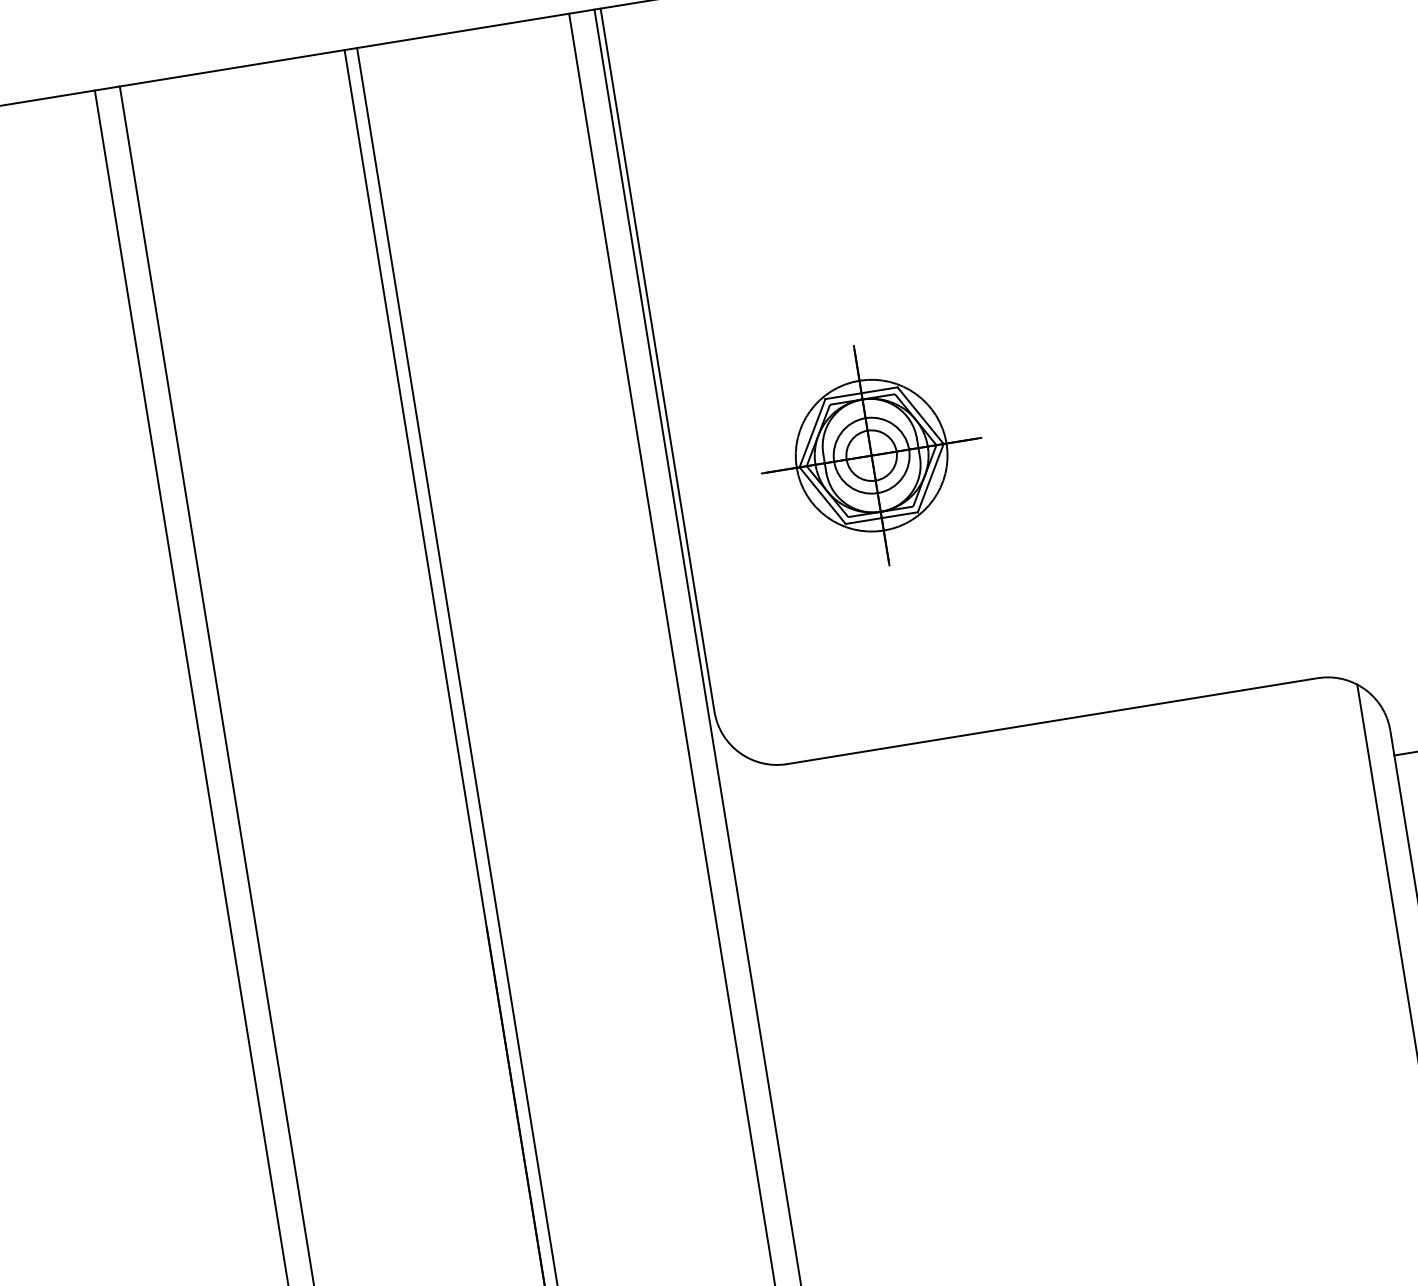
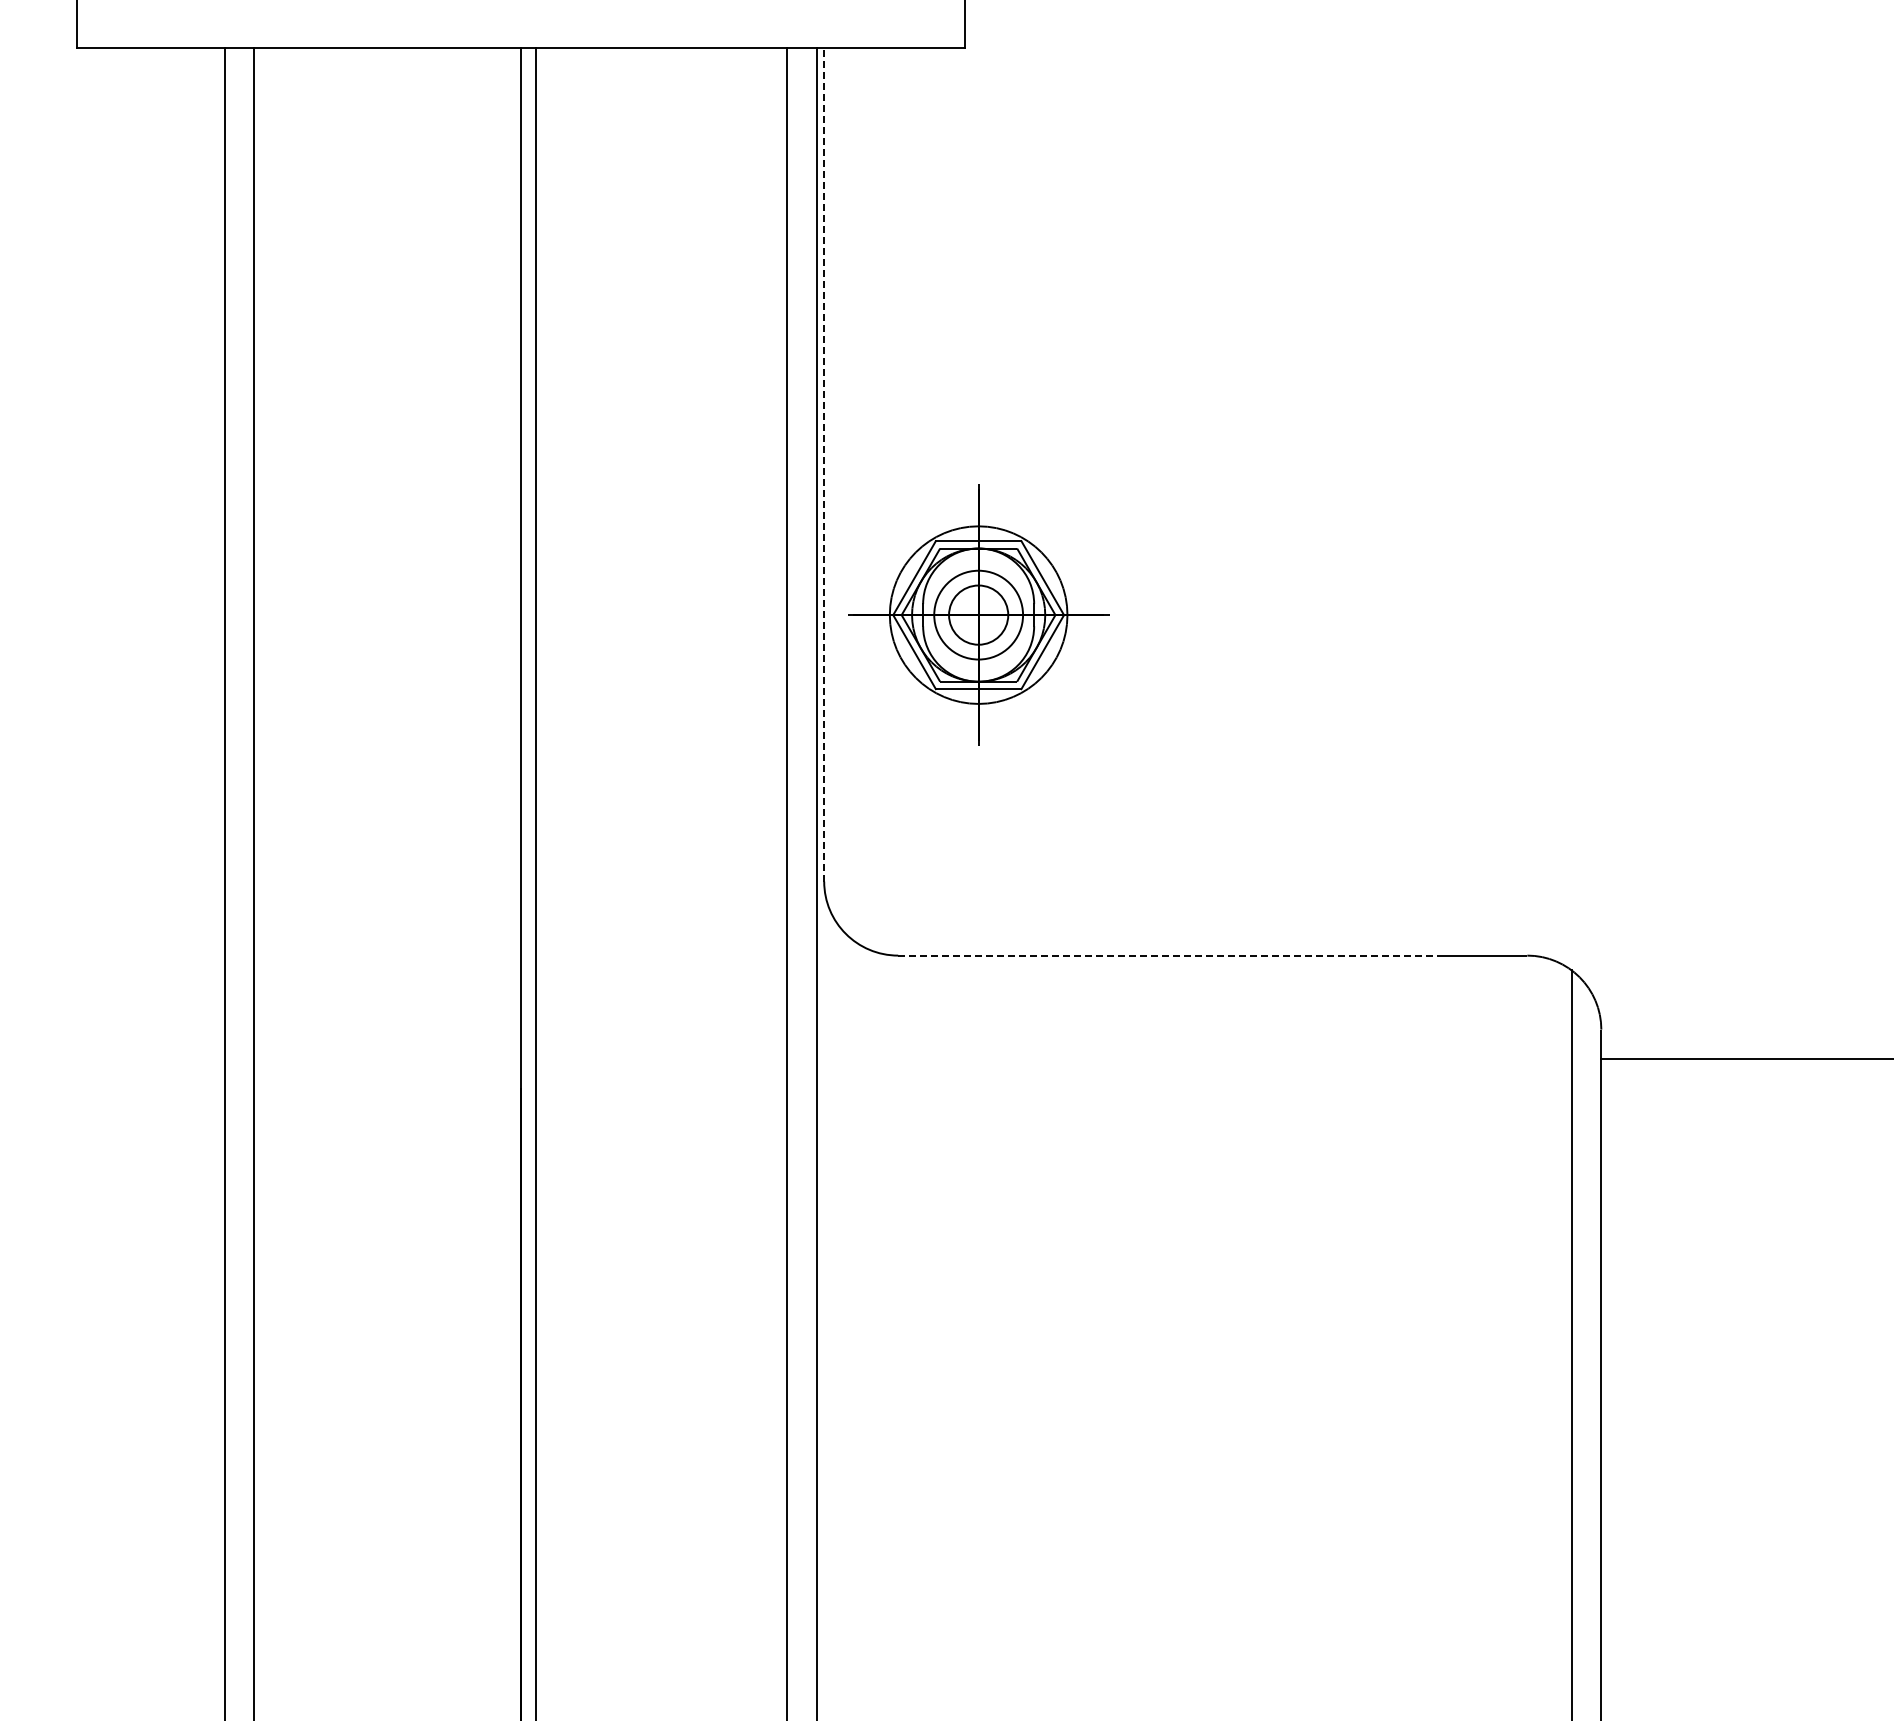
line: (657, 359) -> (824, 464), solid -> dashed
part: (871, 455) -> (978, 614), moved
line: (1015, 727) -> (1168, 955), solid -> dashed

